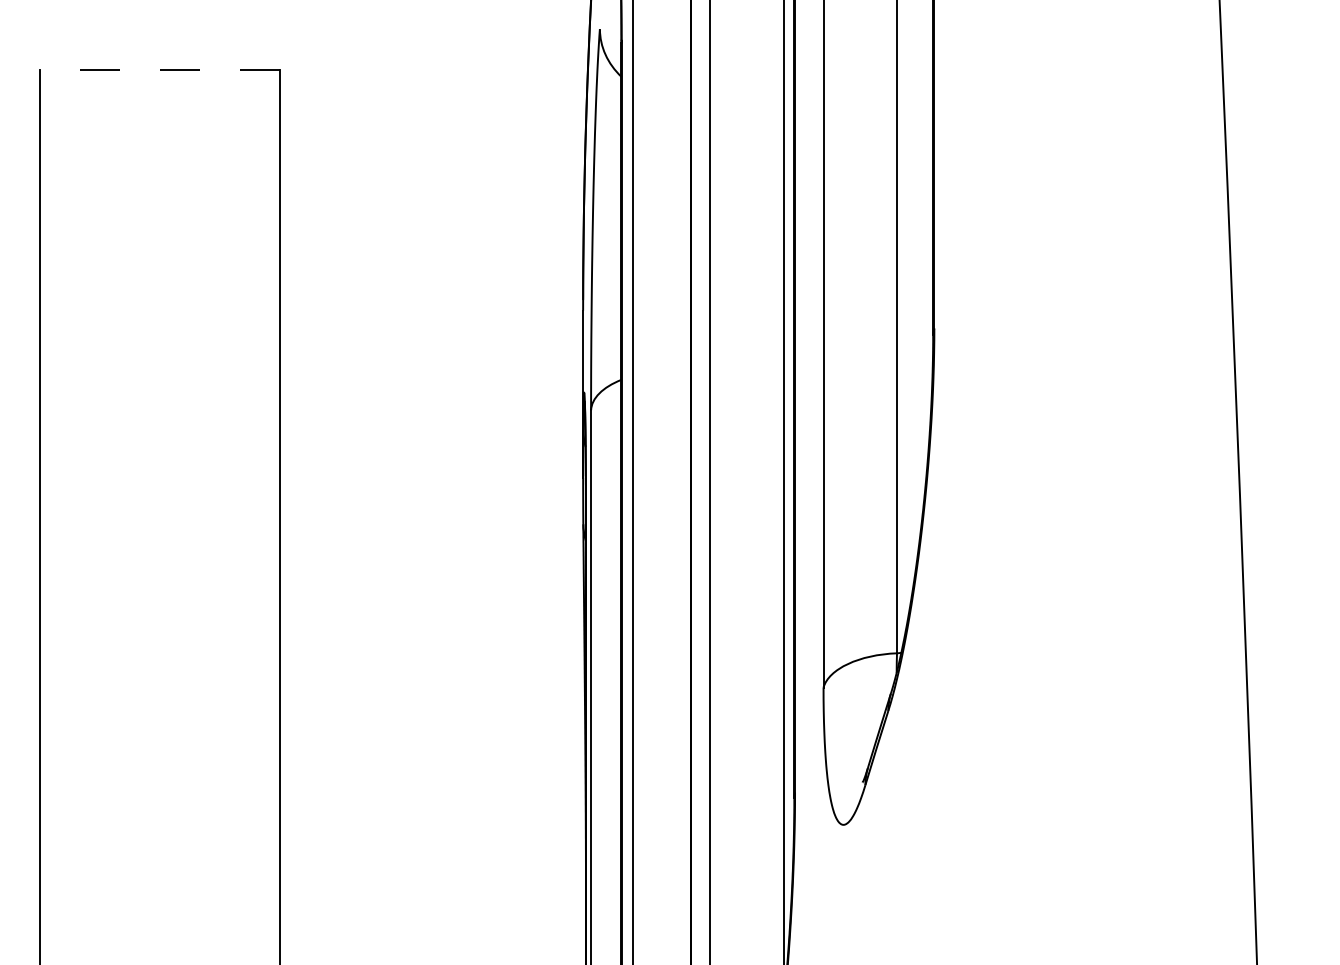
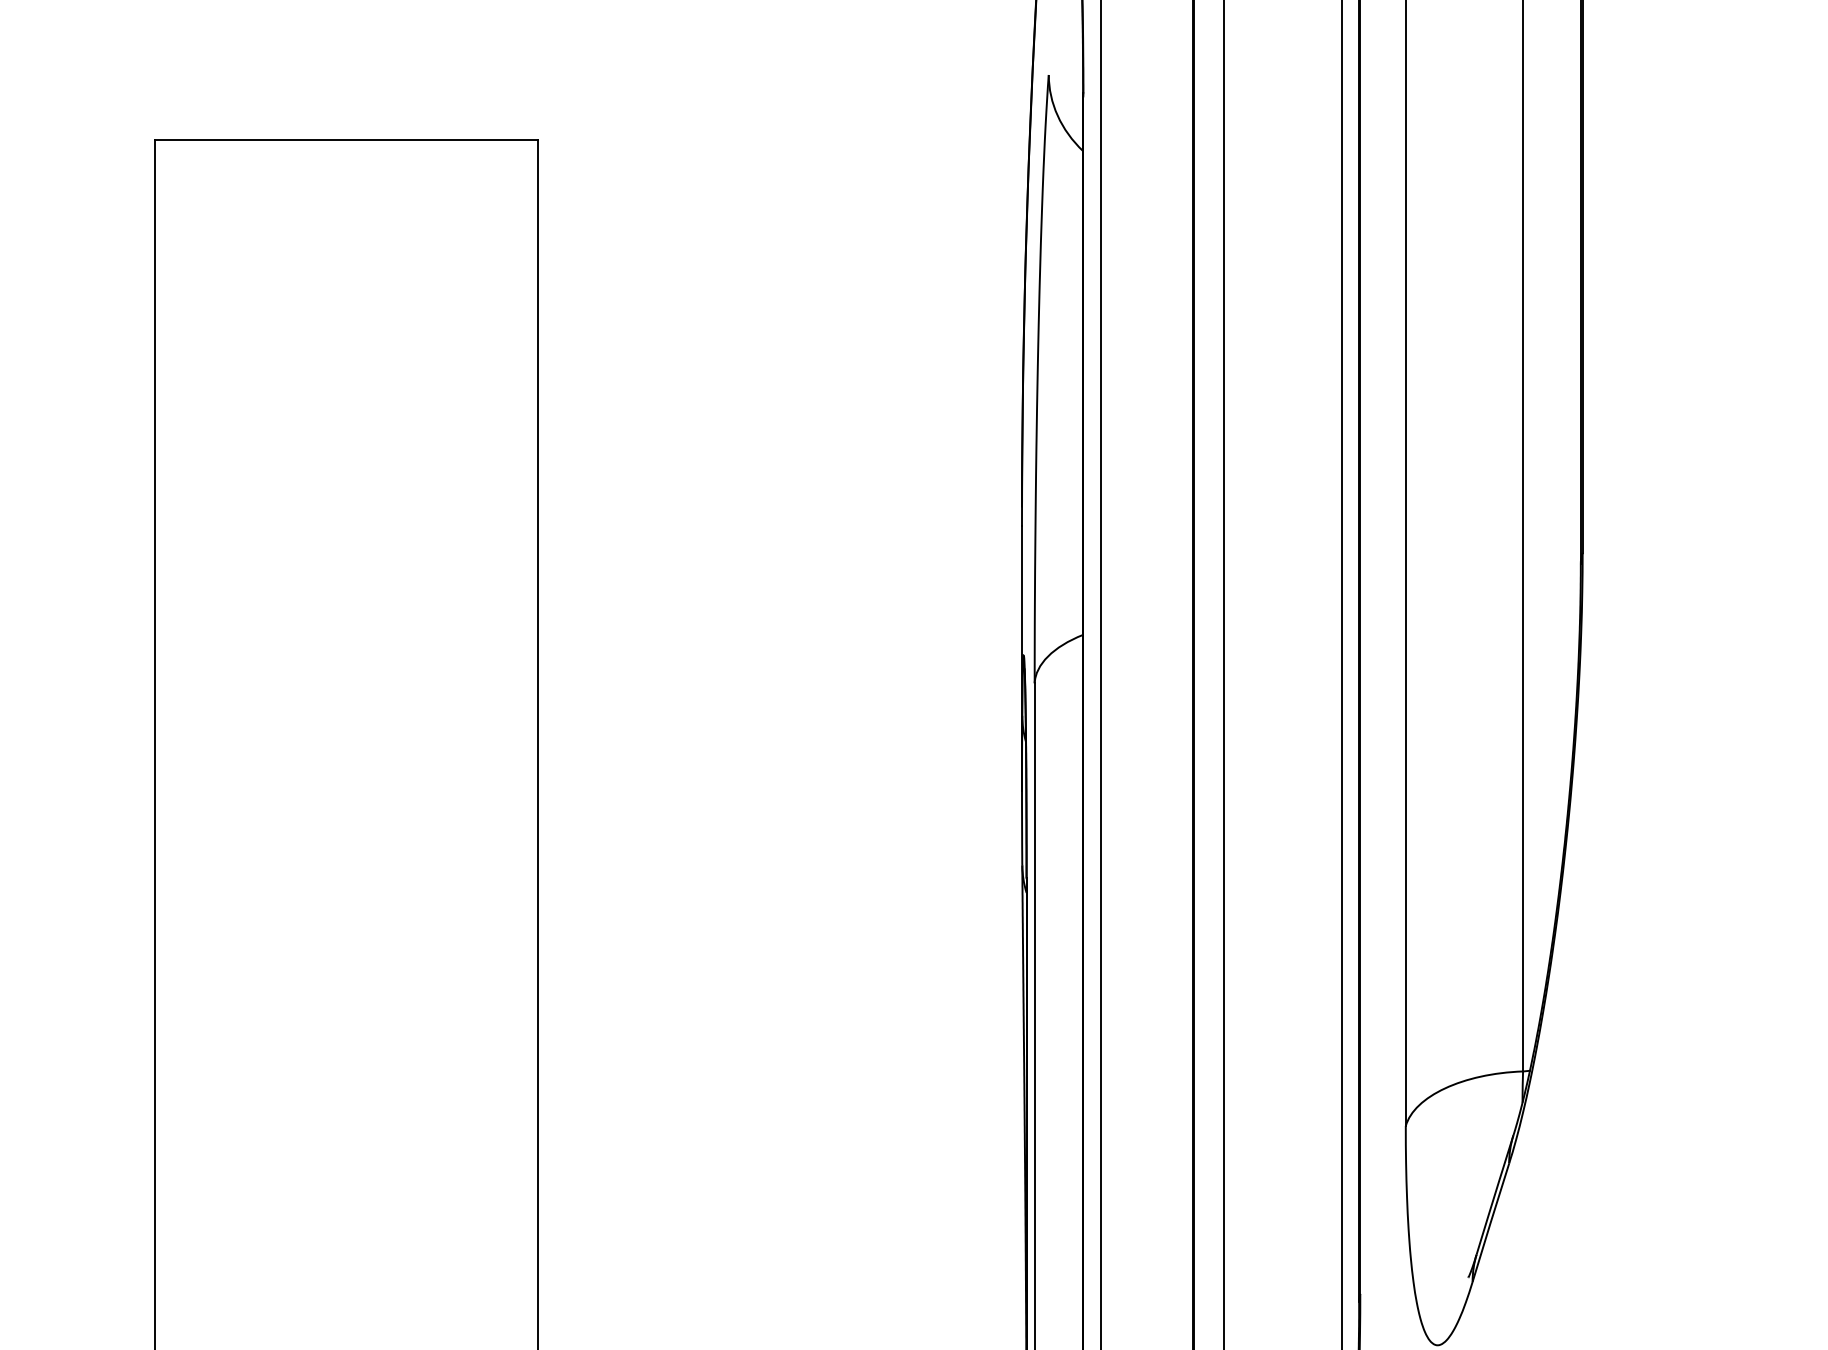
line: (159, 70) -> (345, 141), dashed -> solid

